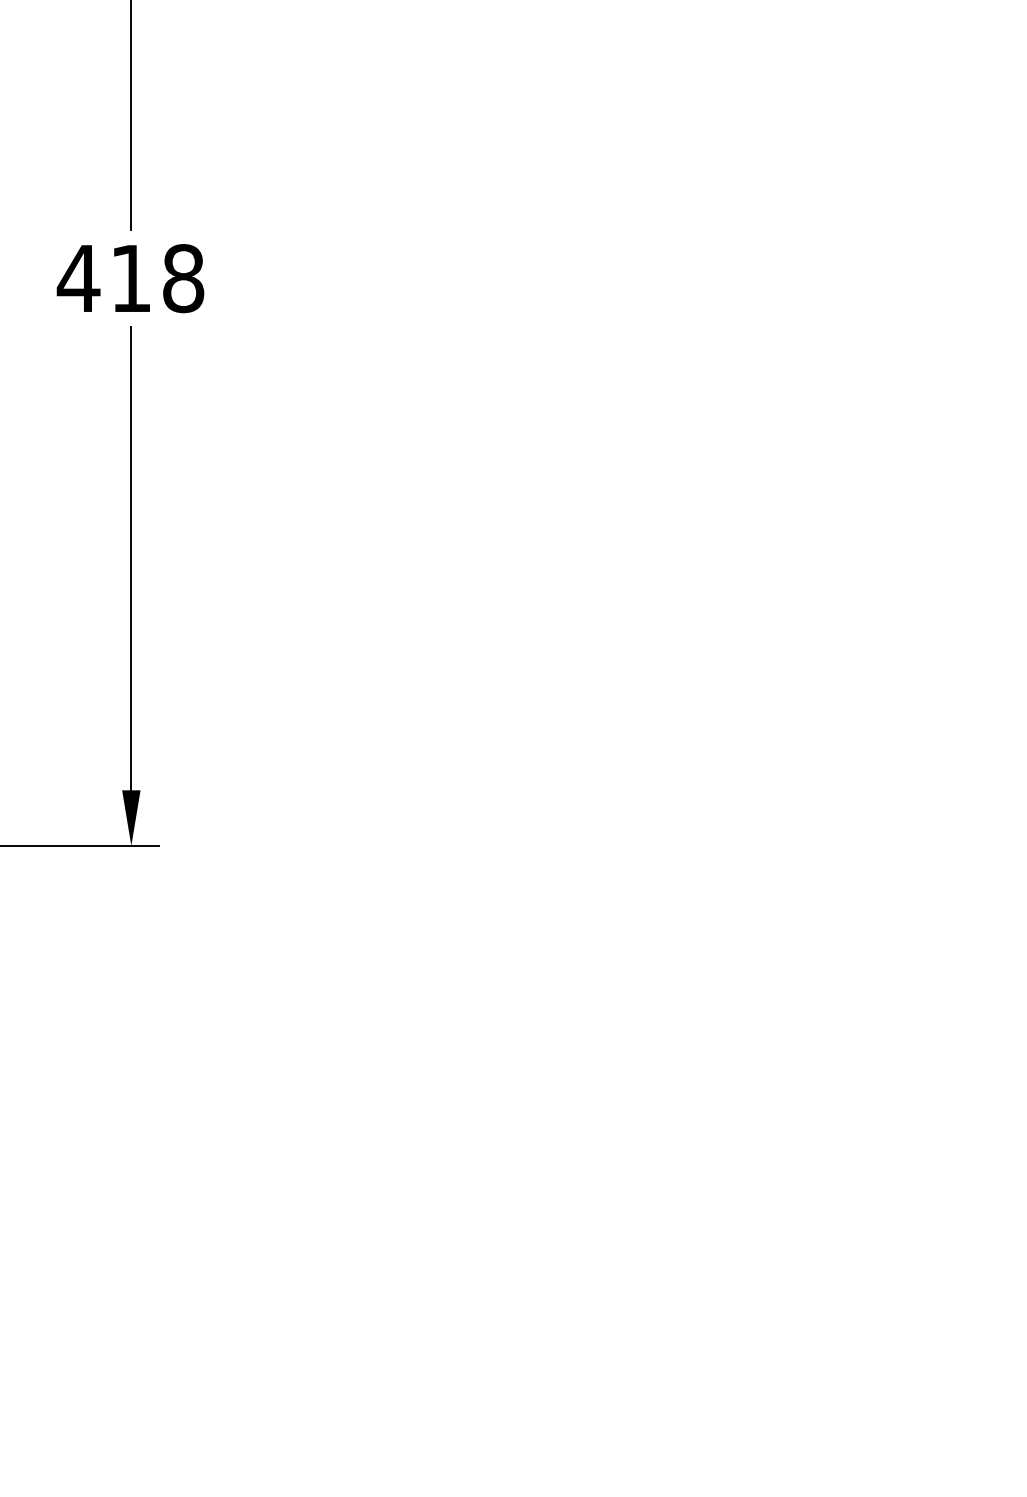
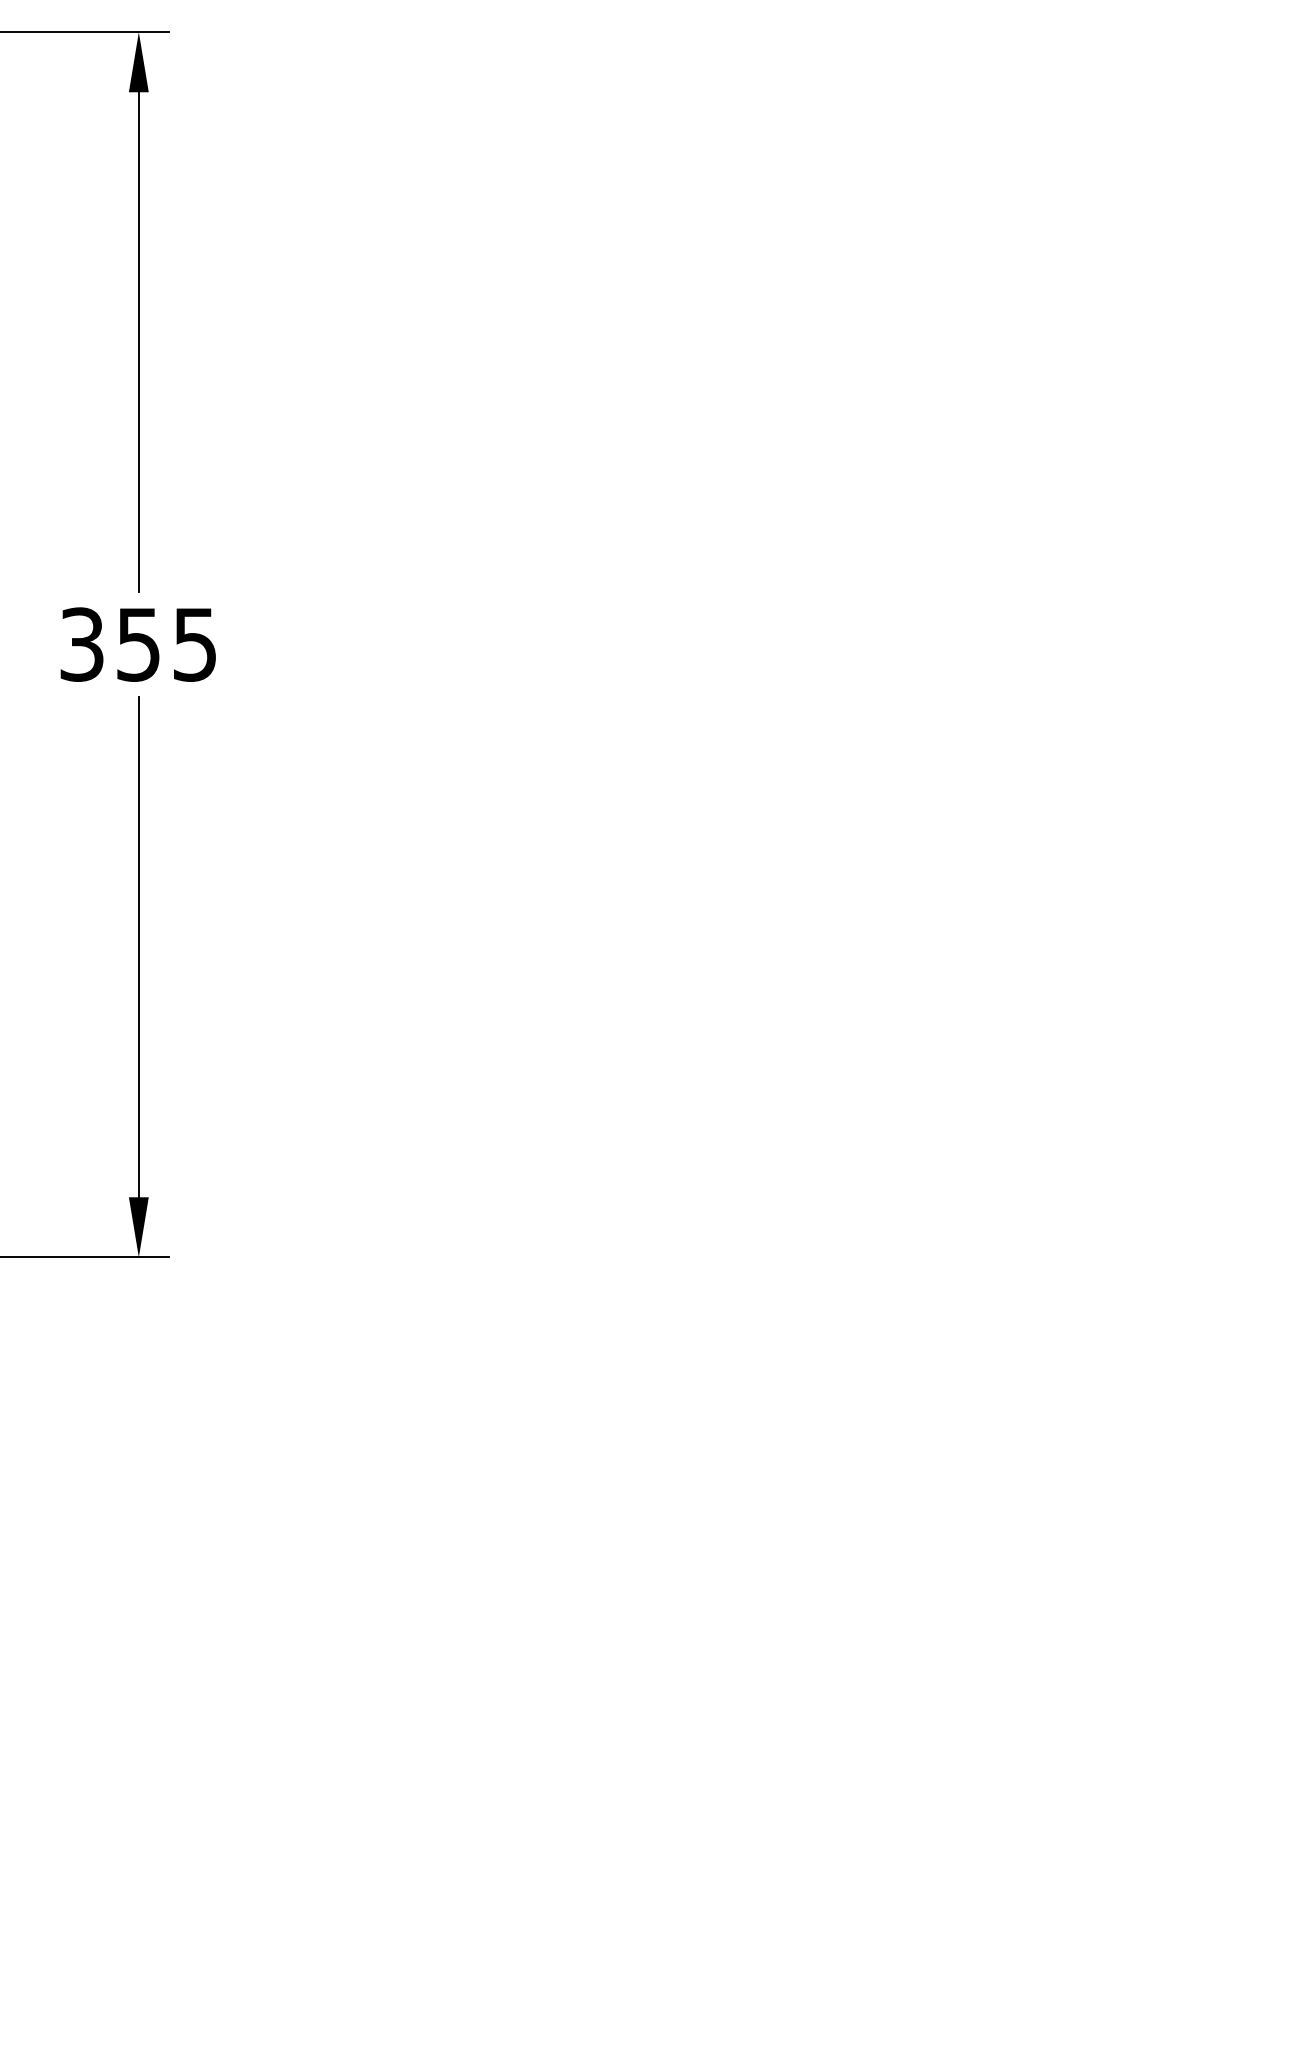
text: (130, 278) -> (137, 644), 418 -> 355

